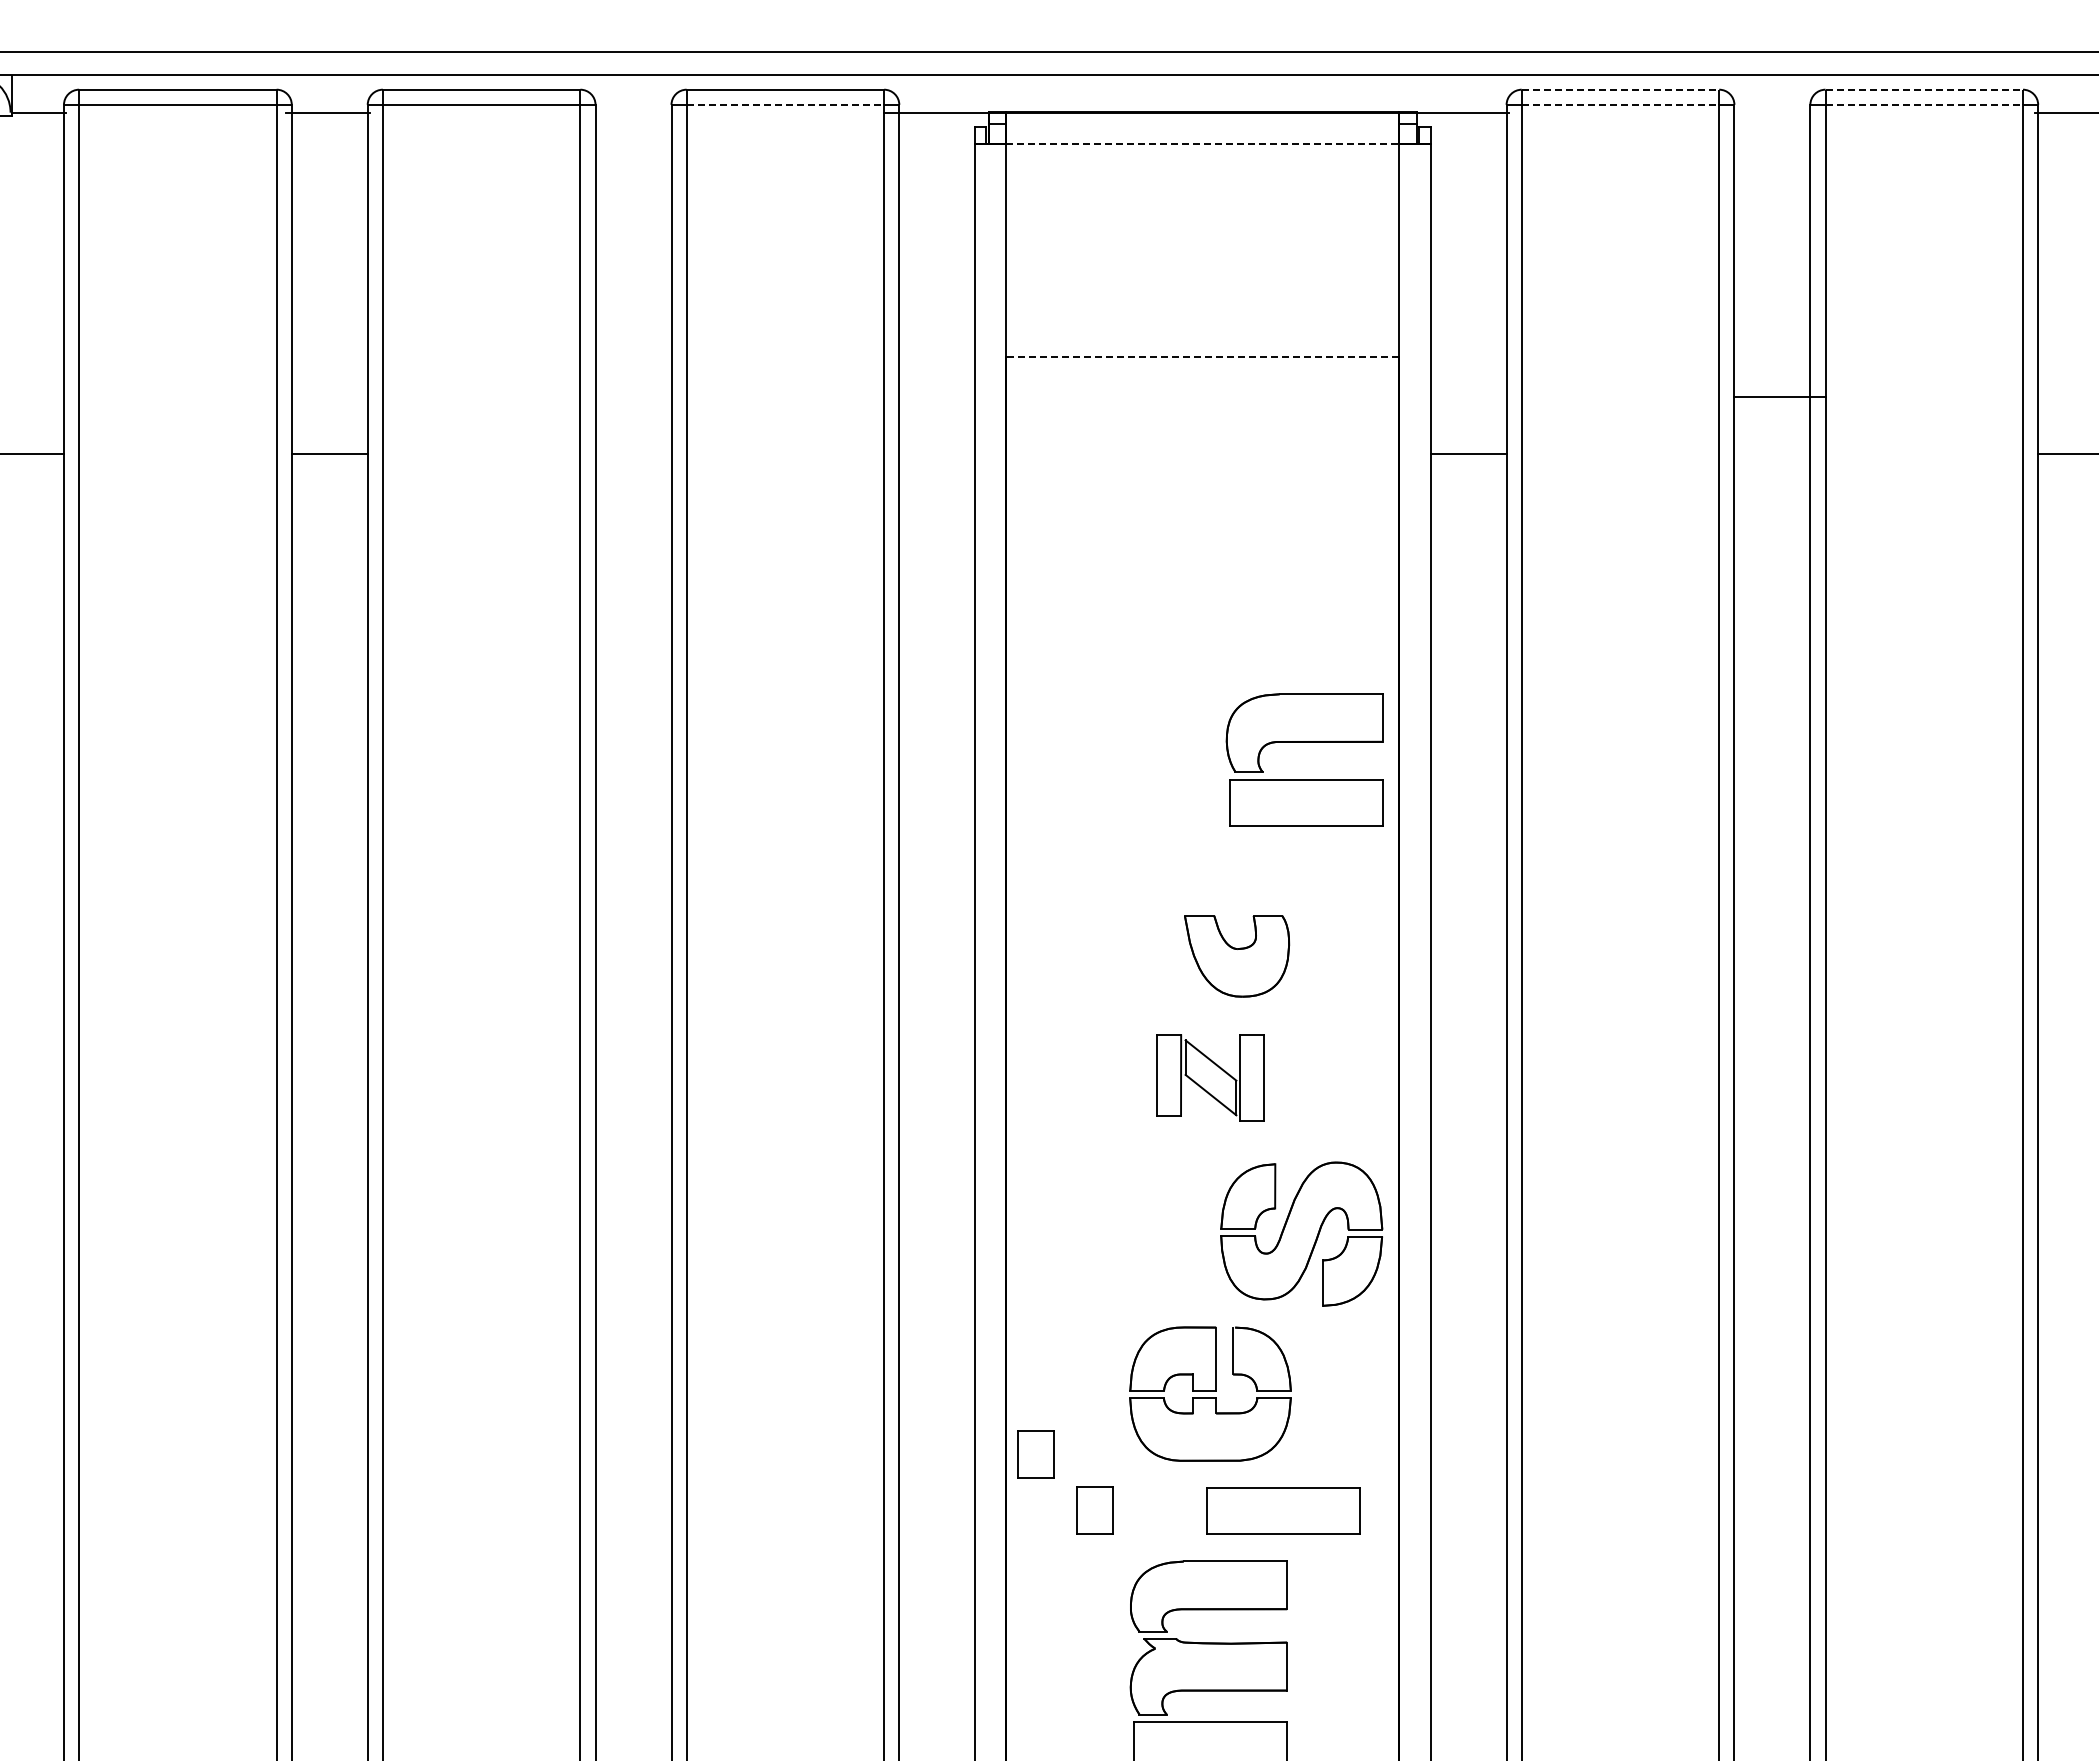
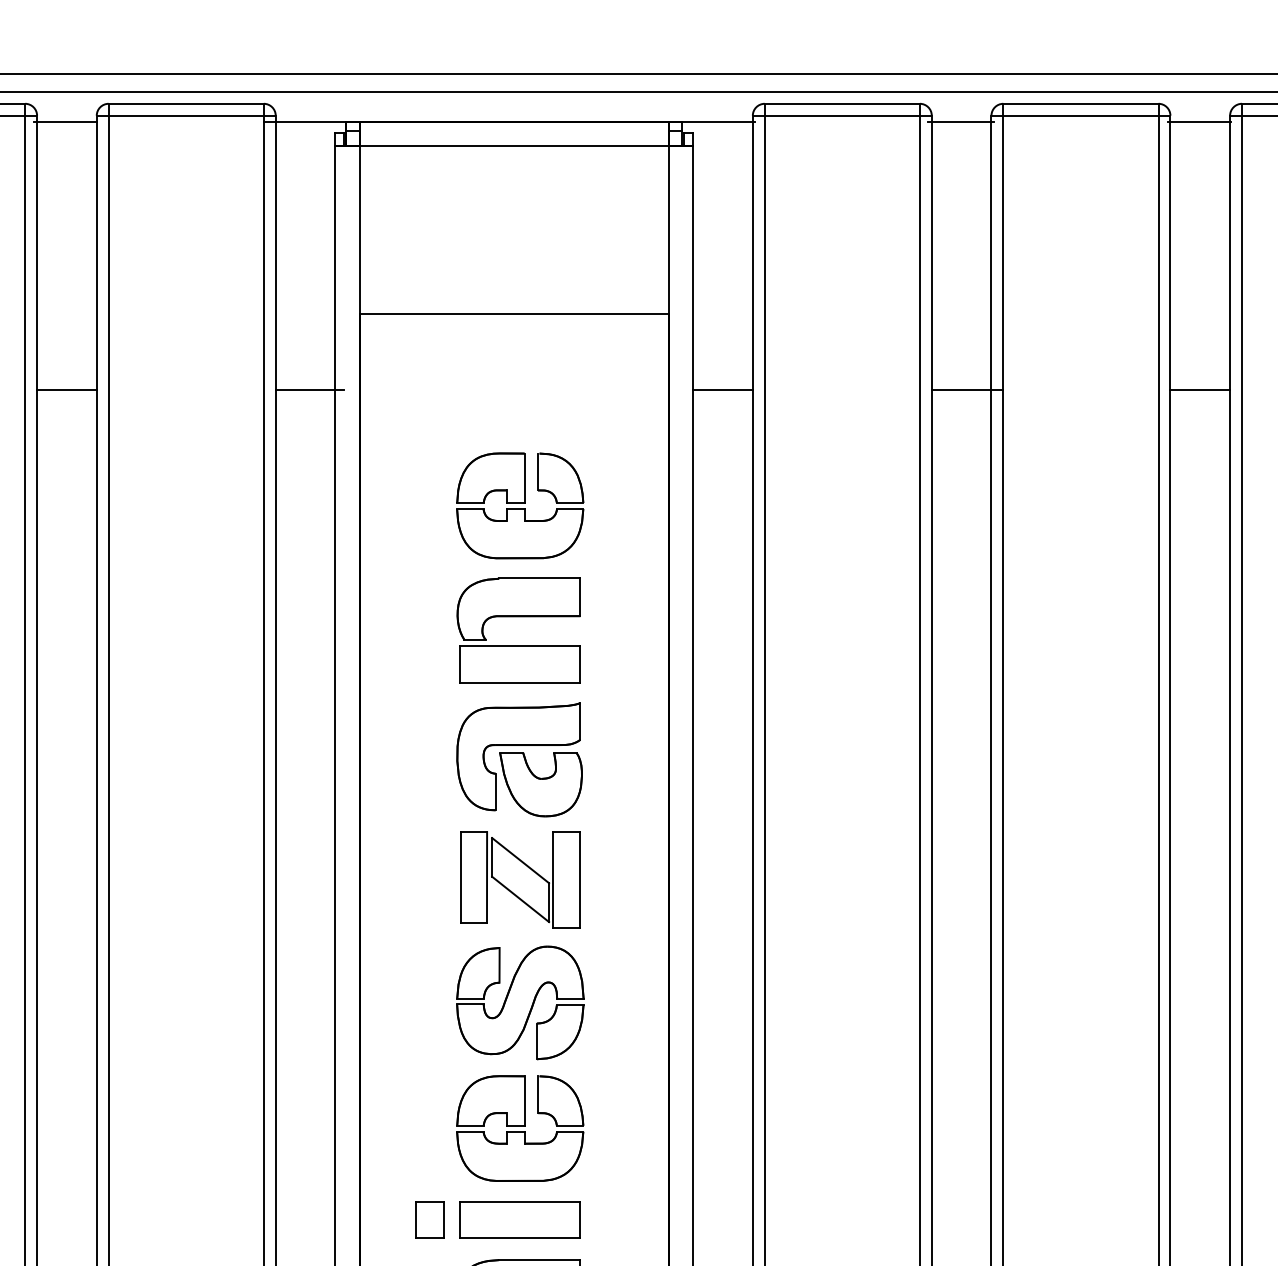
line: (1620, 89) -> (842, 103), dashed -> solid
line: (1924, 89) -> (1081, 103), dashed -> solid
line: (785, 104) -> (186, 115), dashed -> solid
line: (1620, 104) -> (842, 115), dashed -> solid
line: (1924, 104) -> (1081, 115), dashed -> solid
line: (631, 112) -> (65, 121), added
line: (1771, 112) -> (960, 121), added
line: (1203, 143) -> (514, 146), dashed -> solid
line: (1202, 357) -> (513, 314), dashed -> solid
line: (1779, 397) -> (967, 390), moved
line: (633, 454) -> (66, 390), added
line: (942, 454) -> (309, 390), added
part: (1210, 601) -> (520, 505), added
part: (1304, 742) -> (518, 616), moved
part: (1208, 906) -> (518, 745), added
part: (1210, 1077) -> (520, 879), size x1.43
part: (1301, 1233) -> (520, 1002), moved
part: (1035, 1454) -> (382, 1175), removed
part: (1283, 1510) -> (520, 1219), moved

